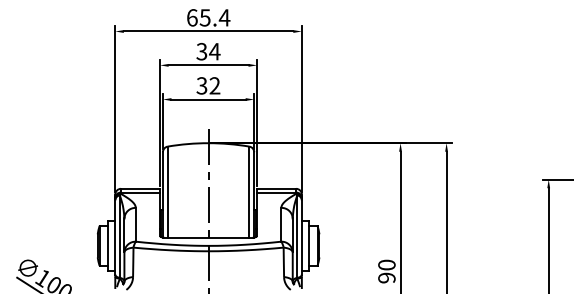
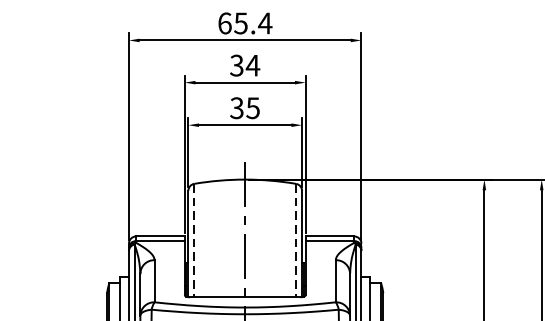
text: (214, 85) -> (252, 107), 32 -> 35
line: (167, 192) -> (194, 241), solid -> dashed
line: (249, 192) -> (296, 241), solid -> dashed

